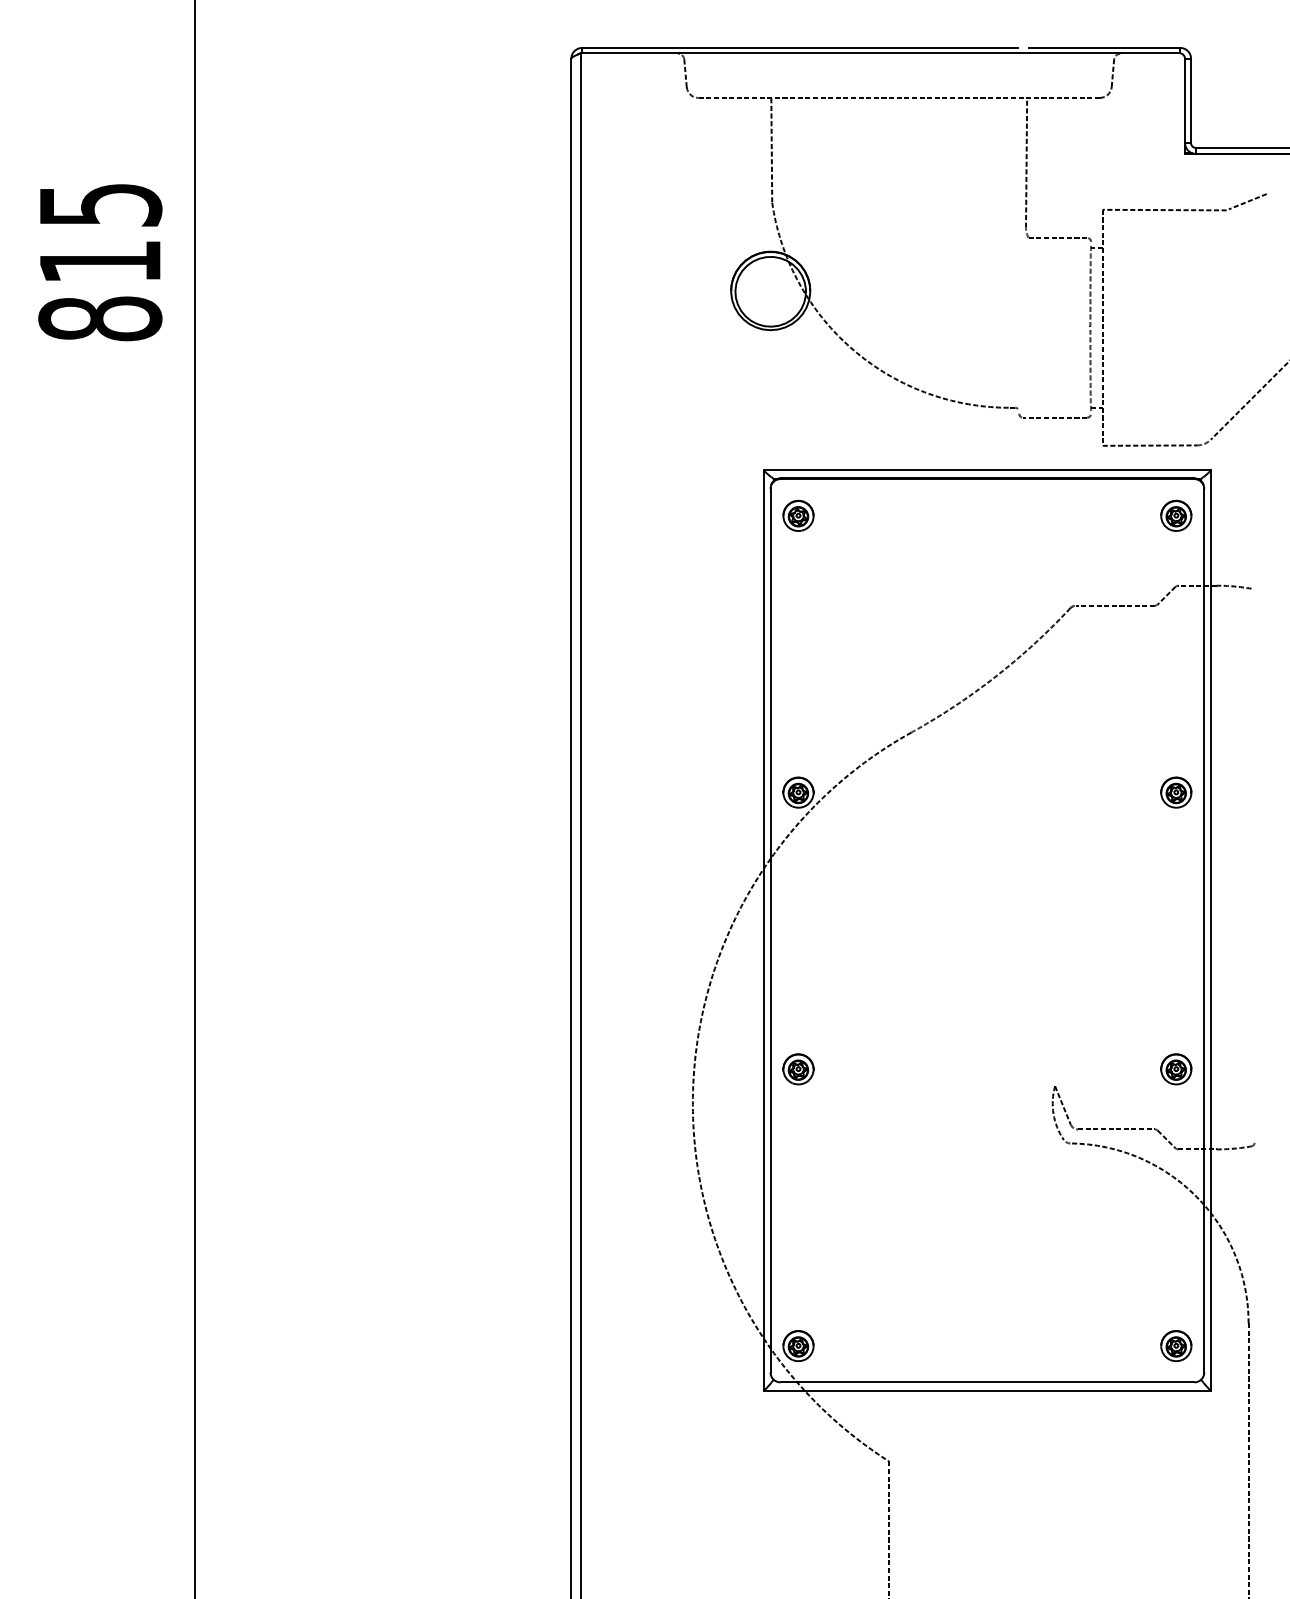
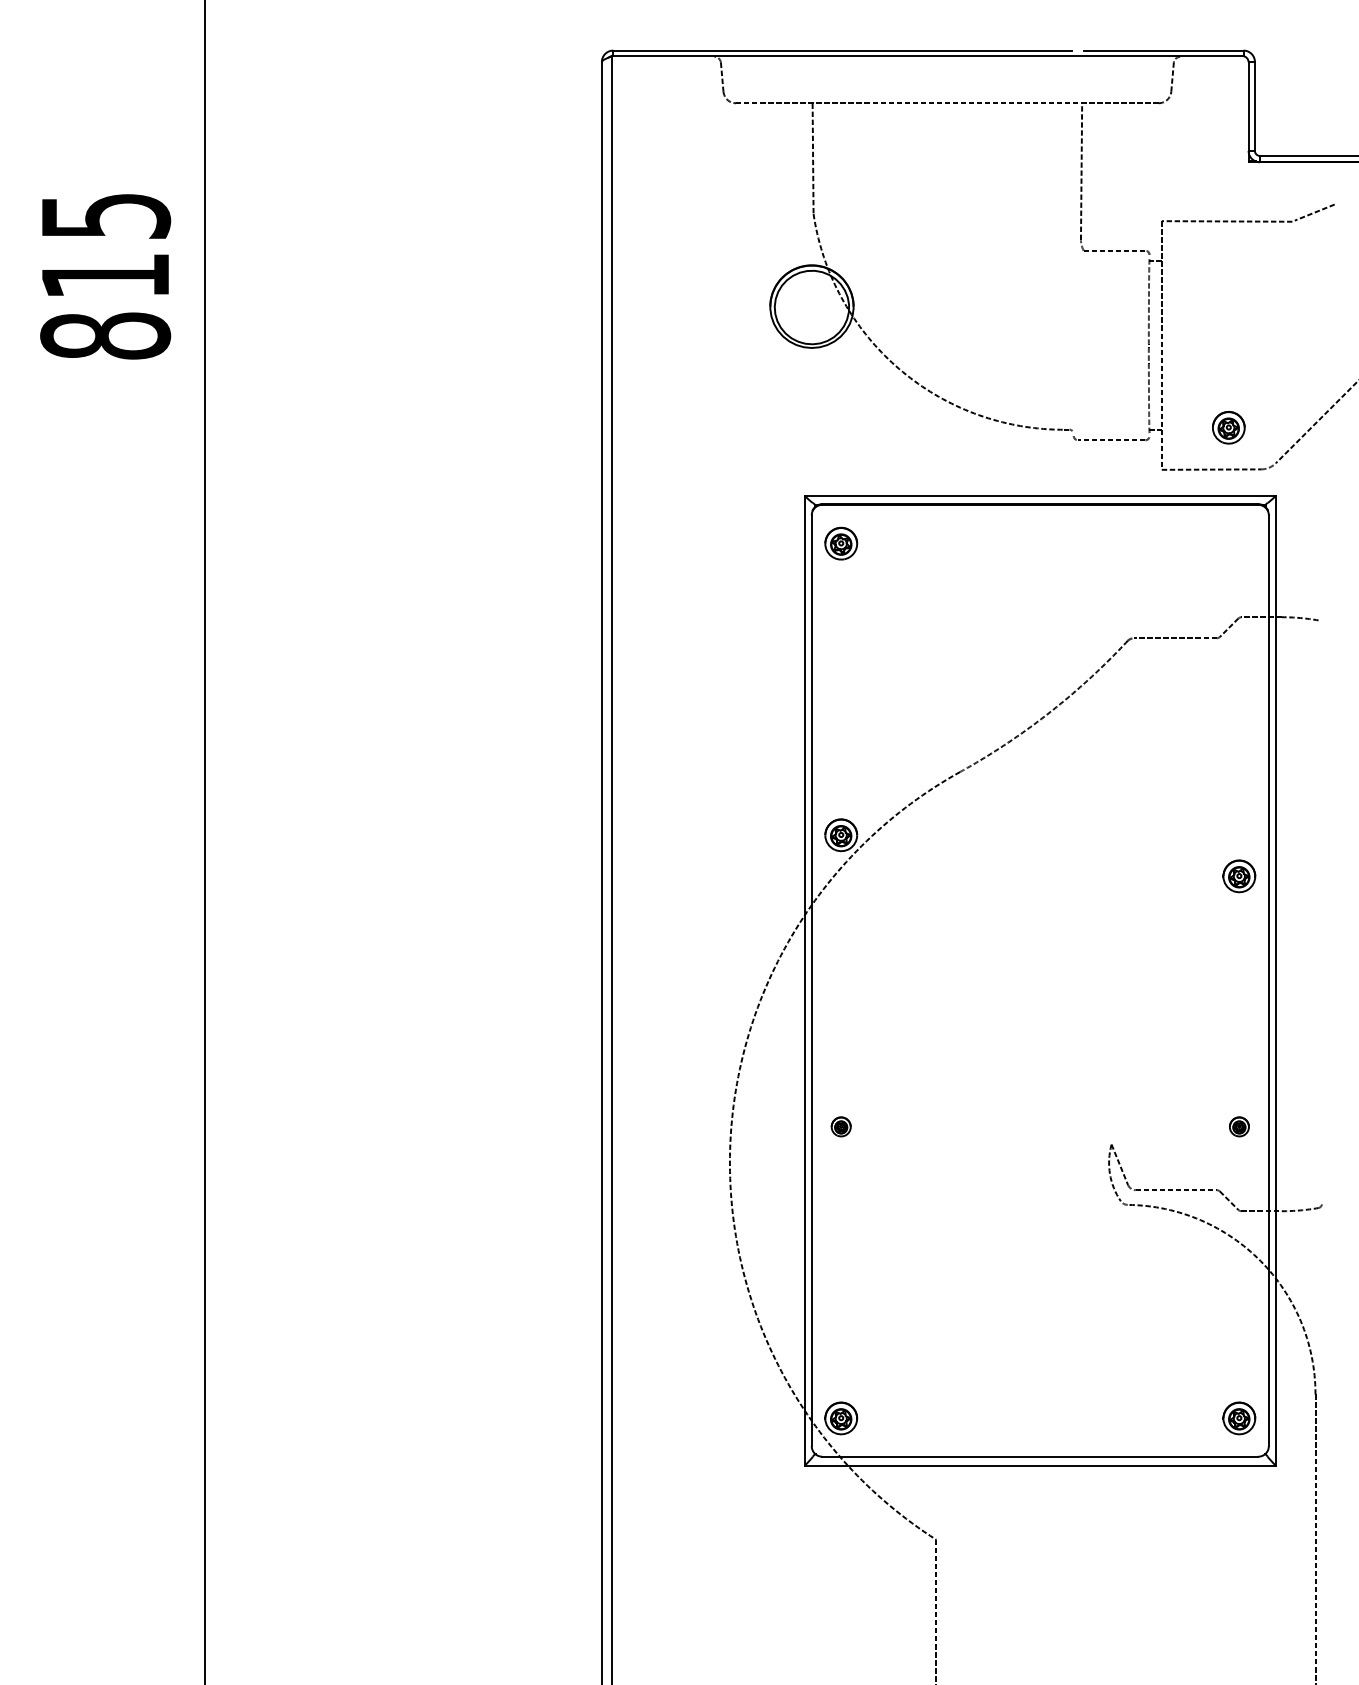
part: (1176, 515) -> (1229, 427), moved
part: (1176, 792) -> (1239, 876), moved
part: (798, 1069) -> (841, 1126), size x0.6
part: (1176, 1069) -> (1239, 1126), size x0.6

